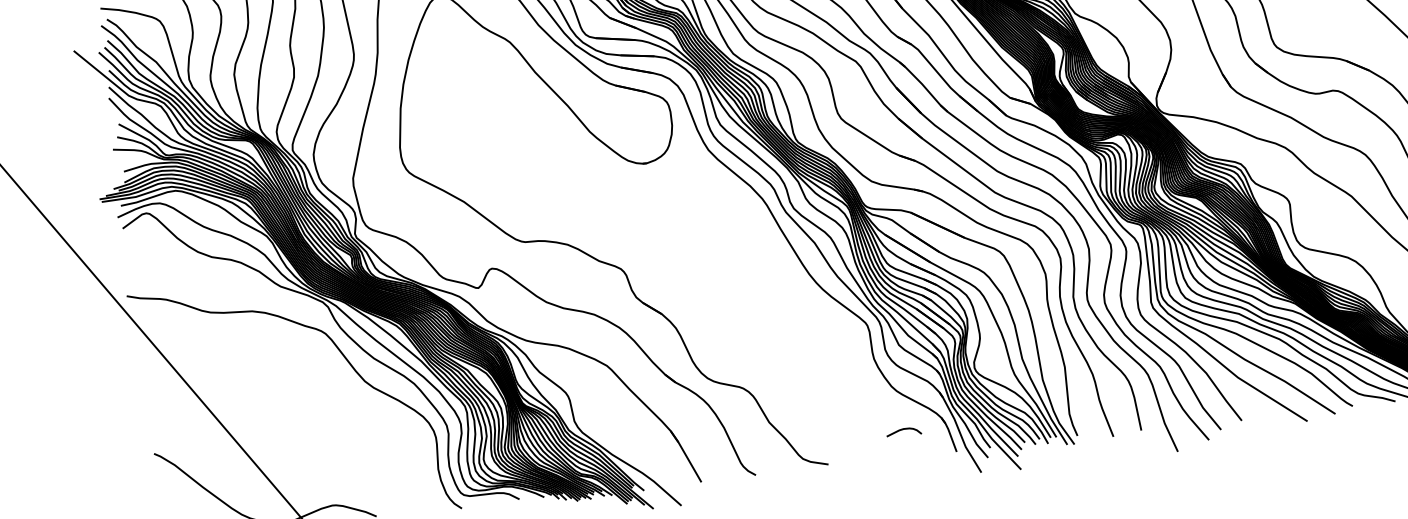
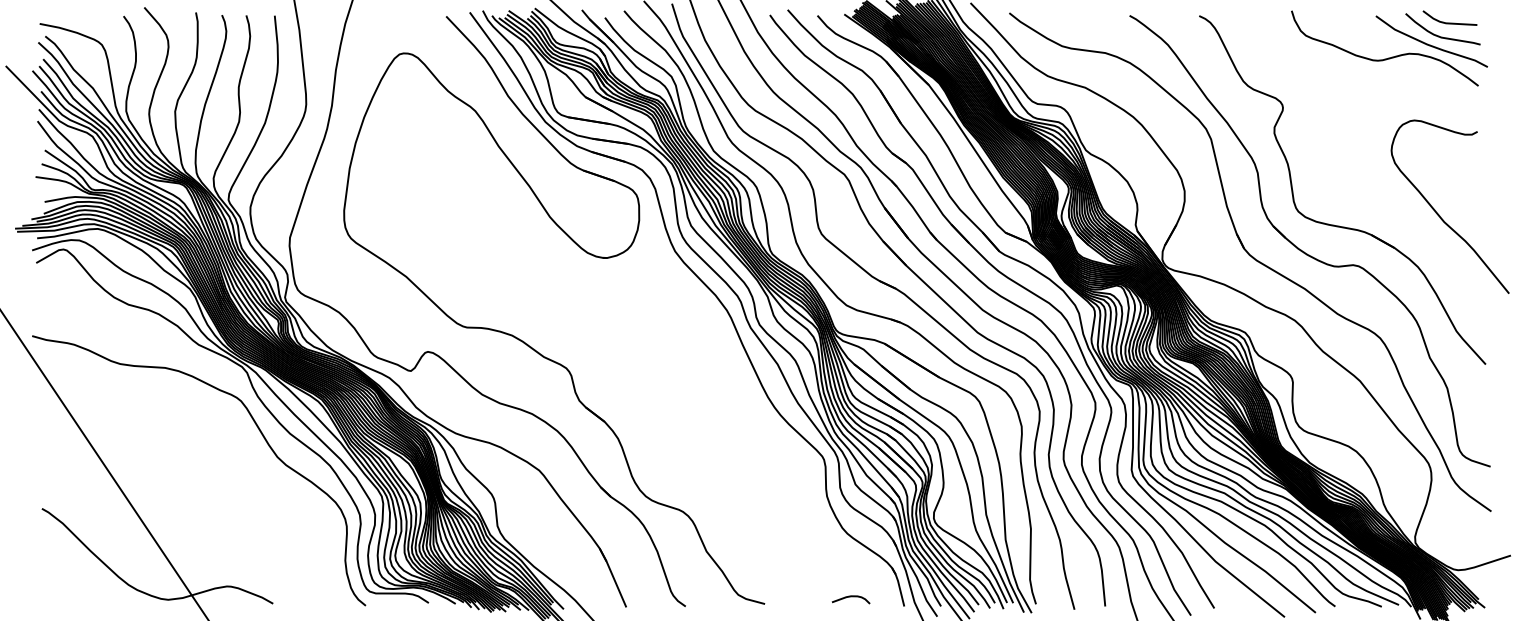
curve: (903, 430) -> (850, 597), moved

